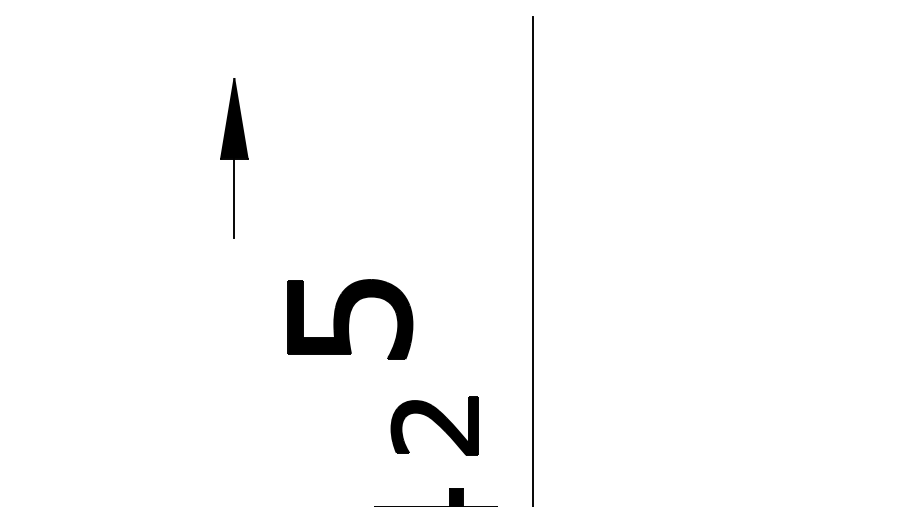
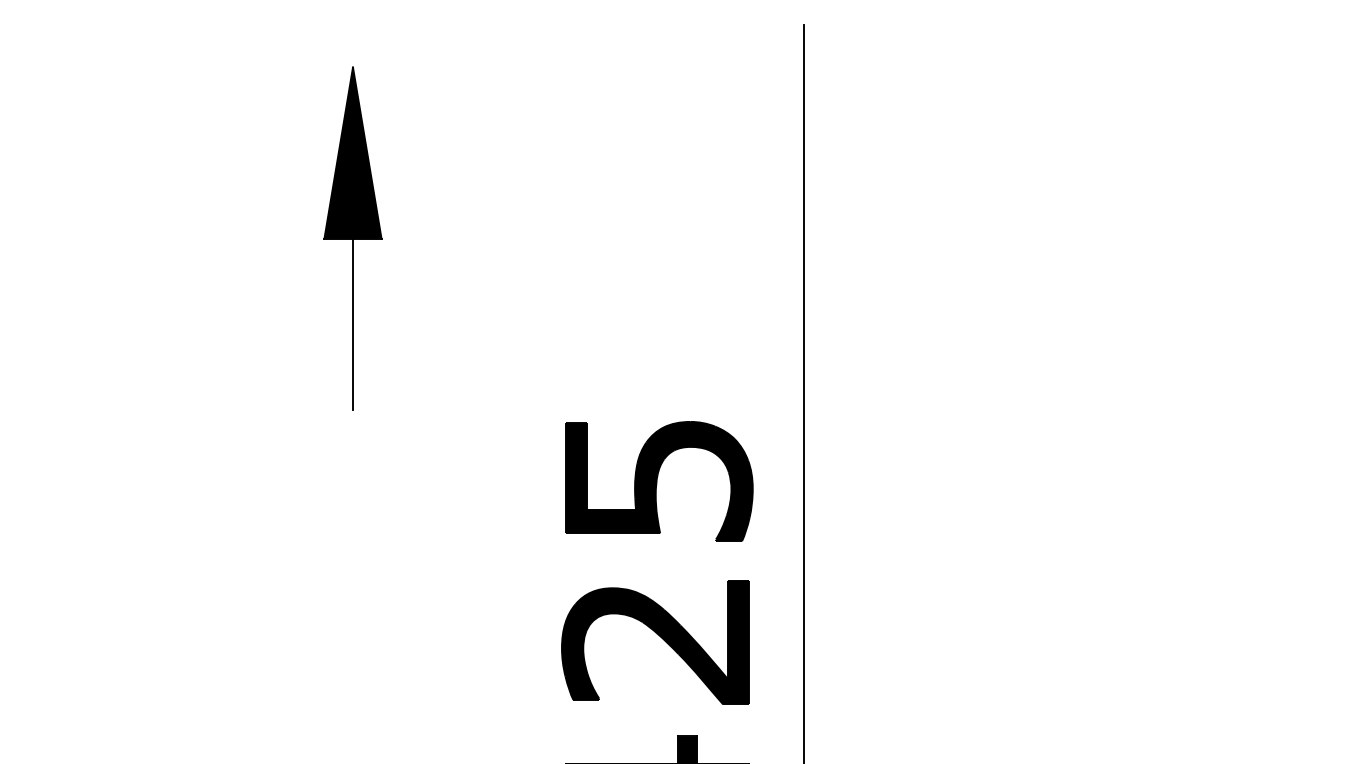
part: (234, 158) -> (353, 238), size x1.43
part: (350, 319) -> (659, 481), moved
part: (434, 425) -> (654, 641), size x1.43

